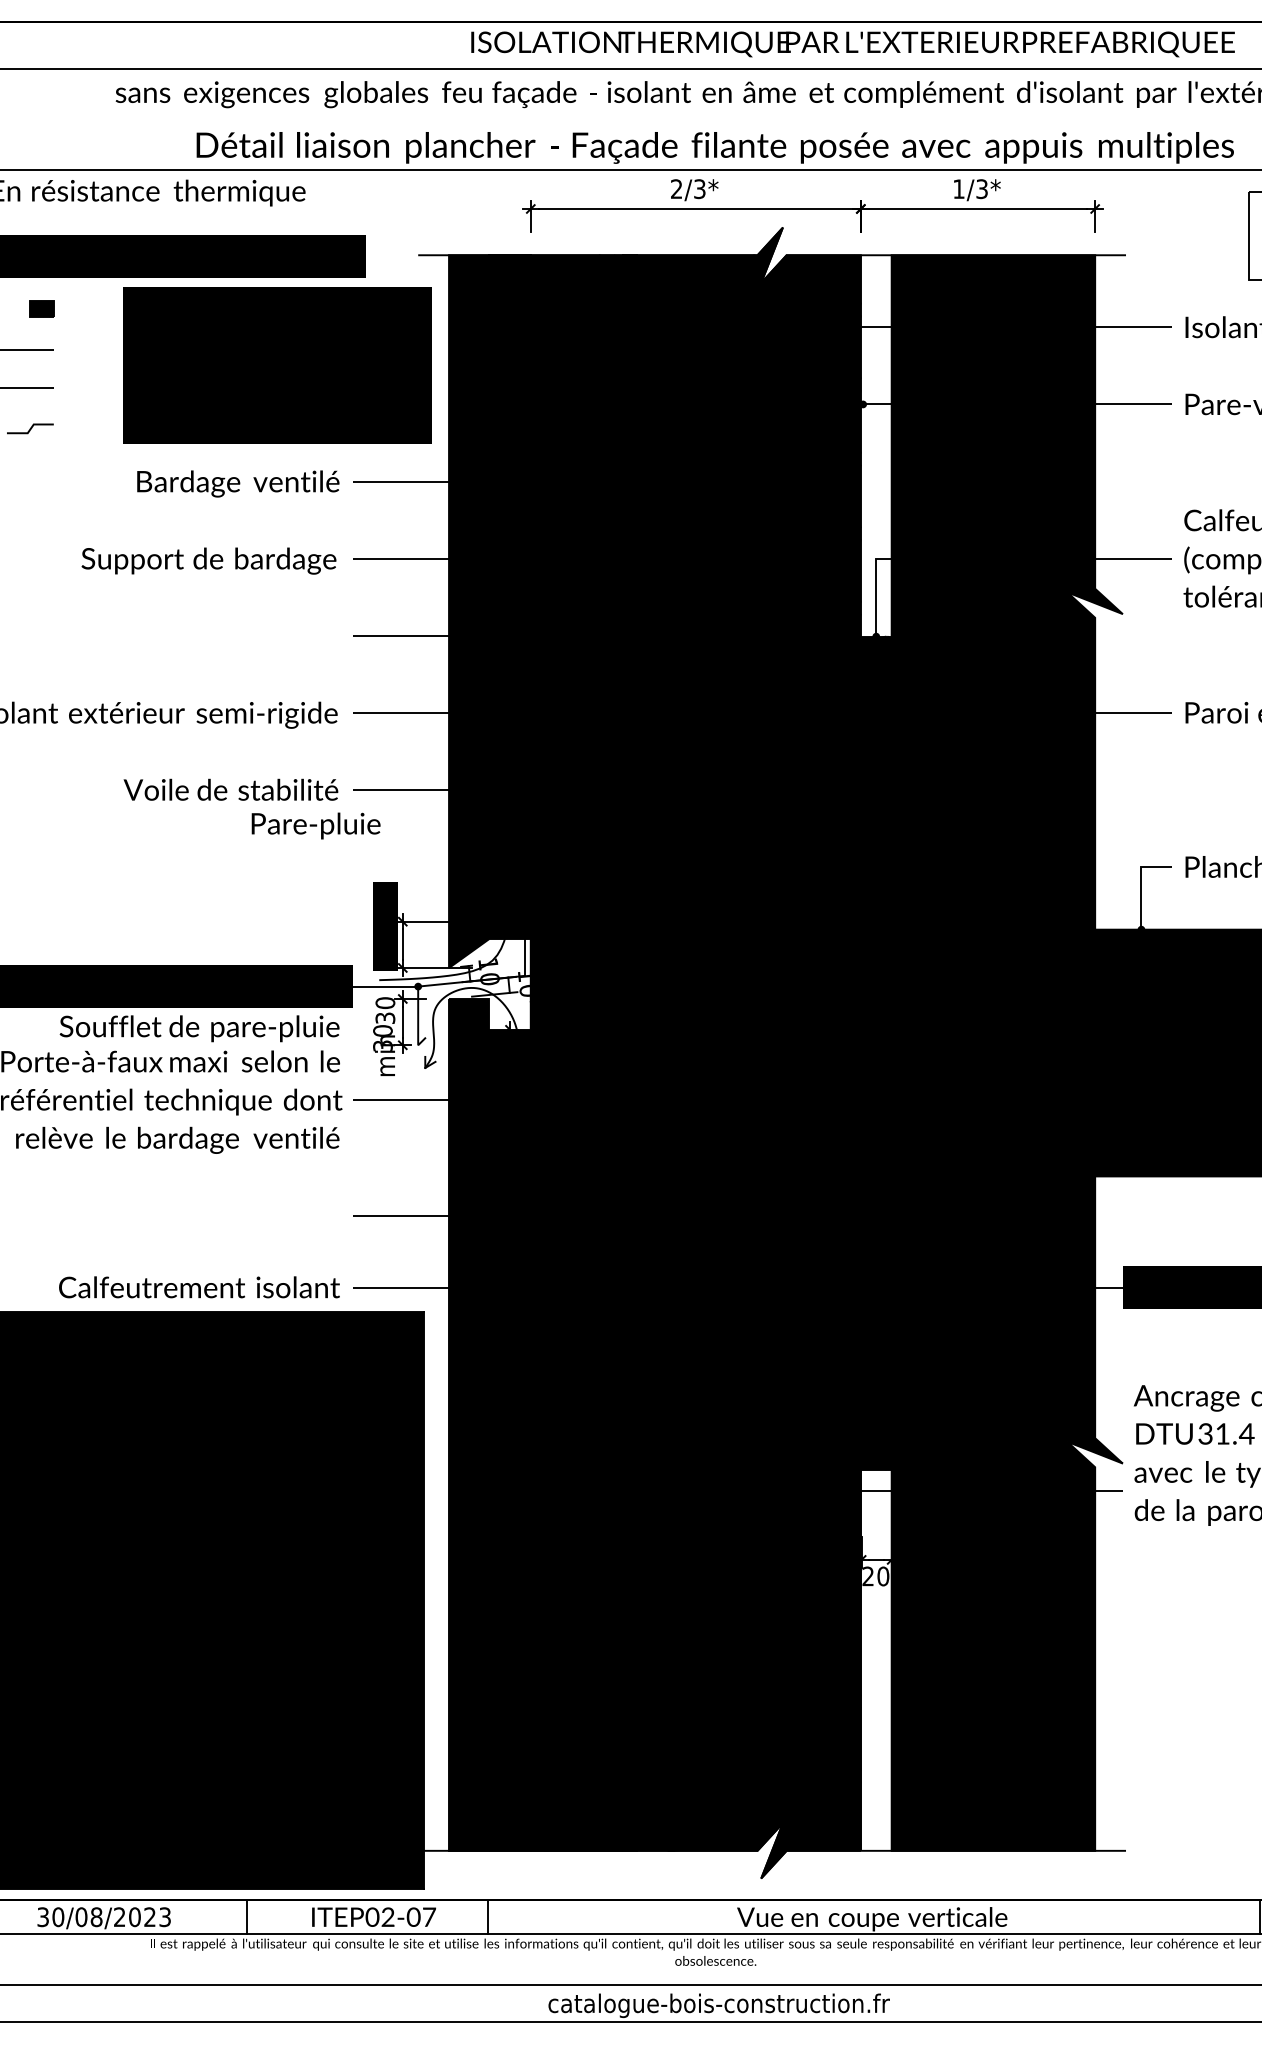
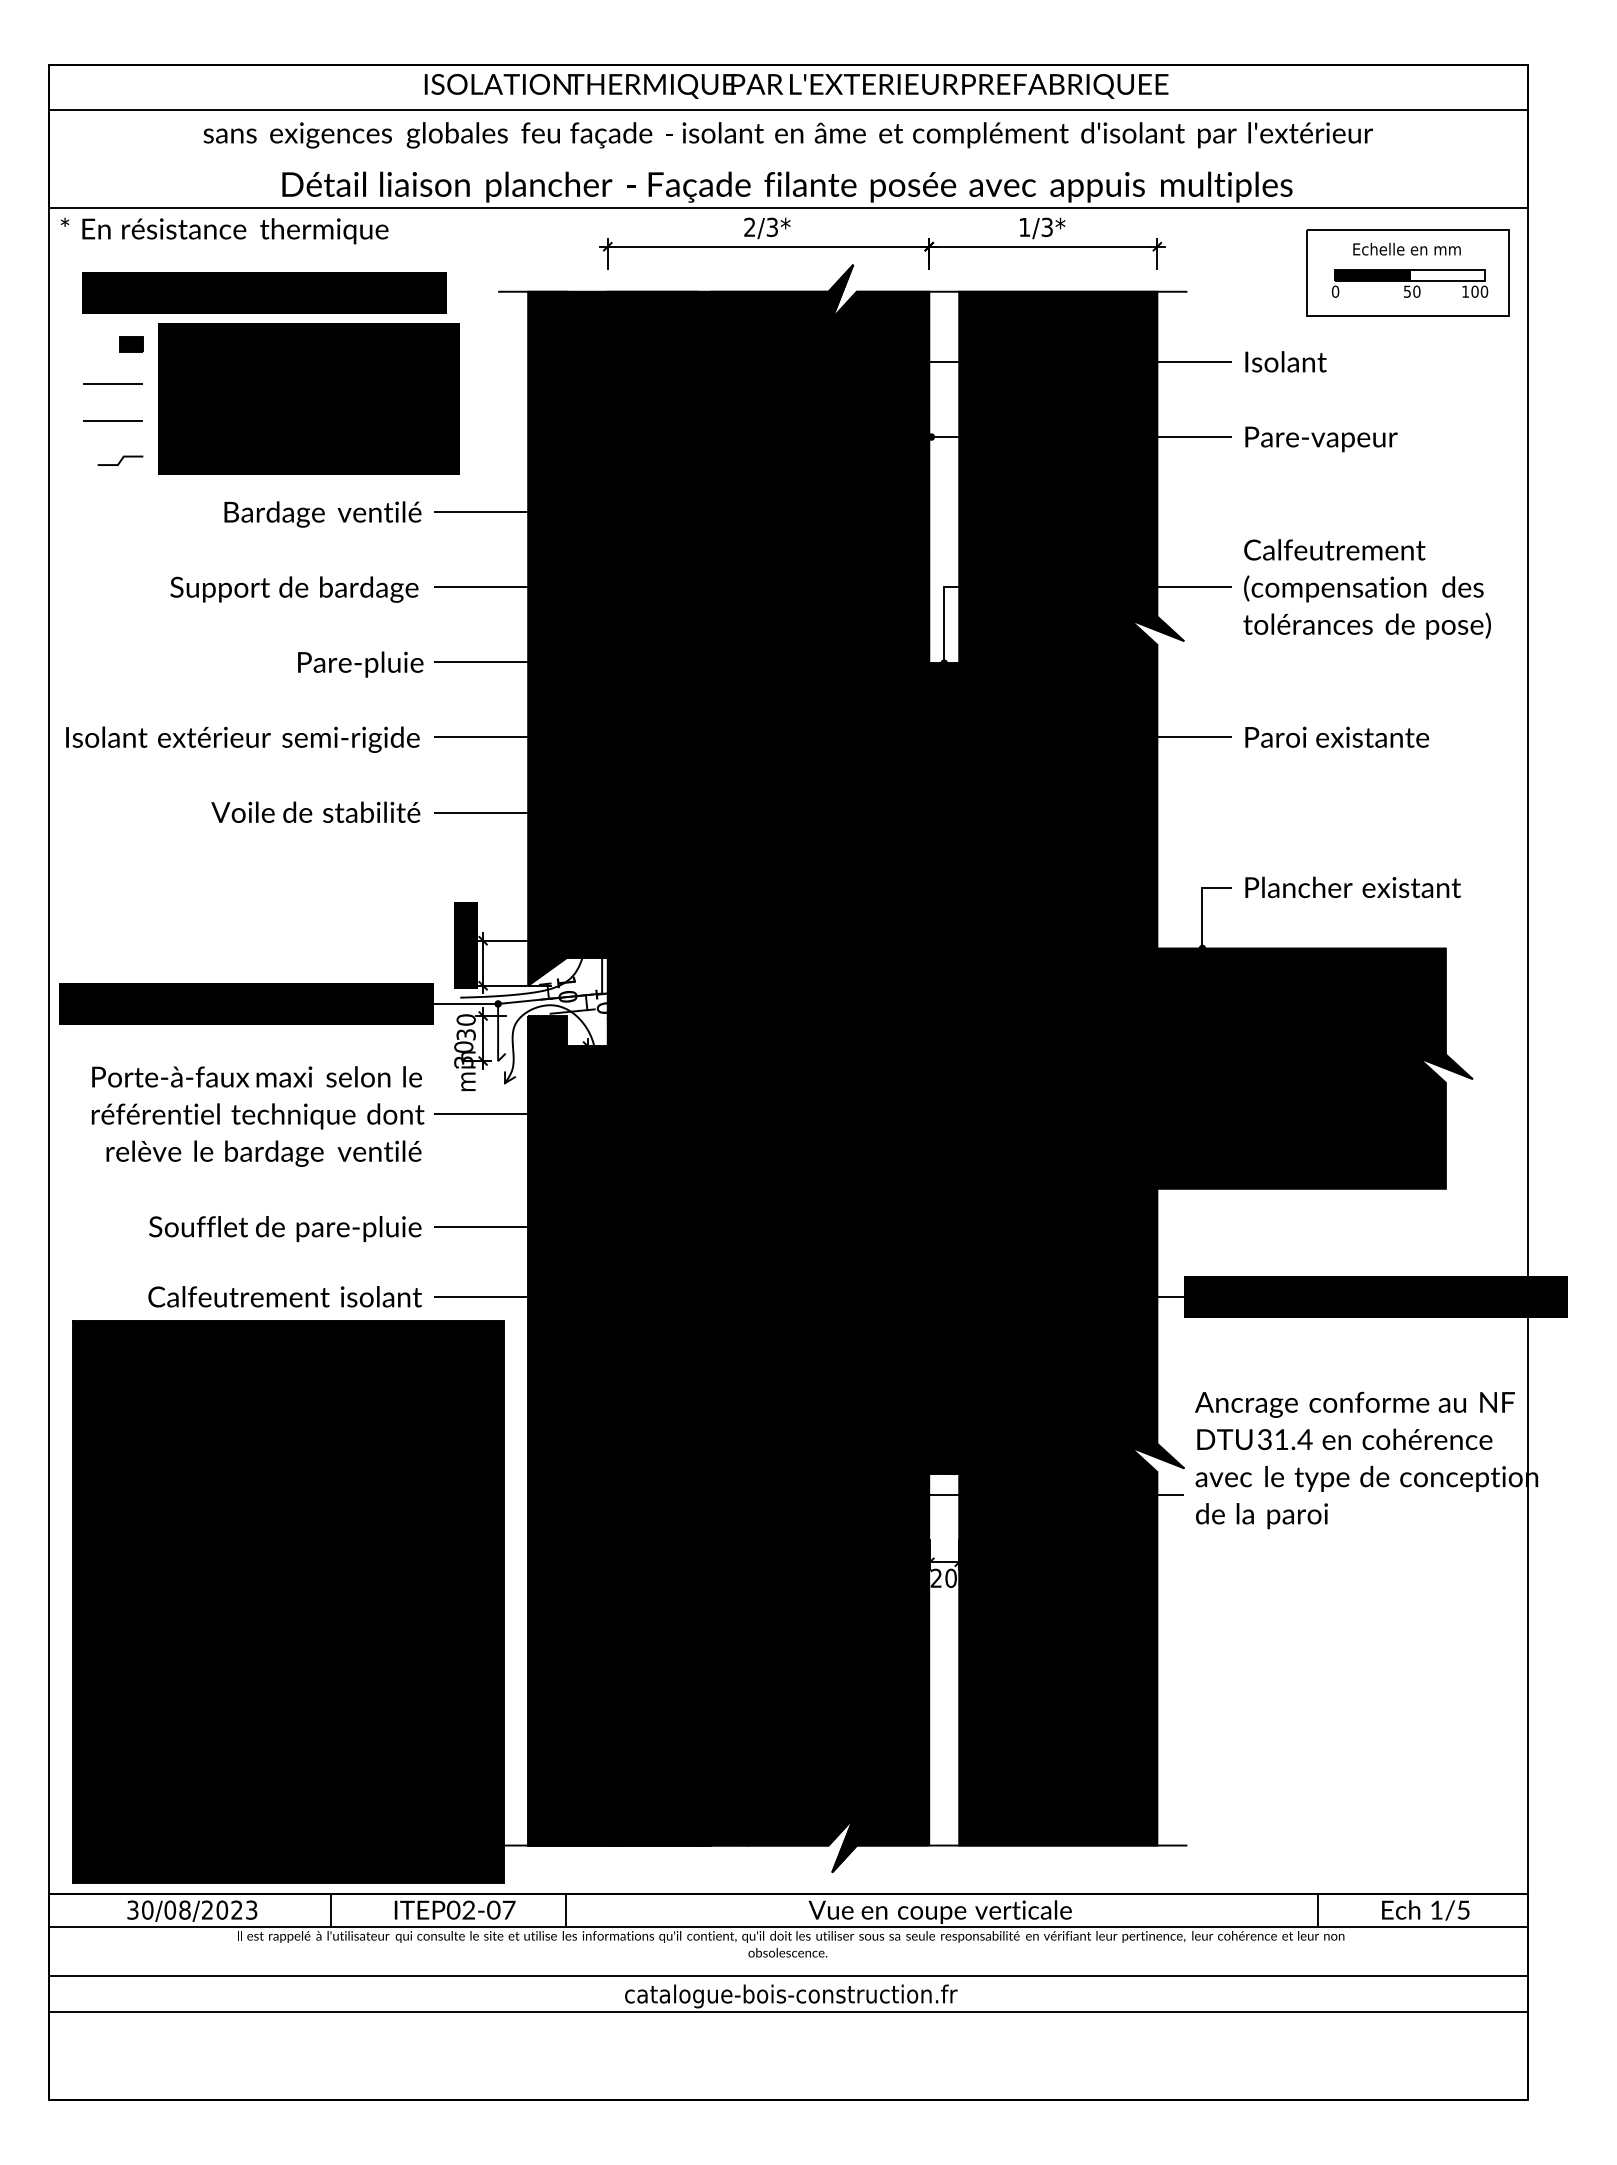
text: (852, 44) -> (796, 86), moved
text: (276, 364) -> (308, 398), moved
text: (315, 825) -> (360, 664), moved
text: (199, 1029) -> (285, 1229), moved

